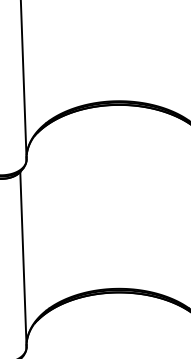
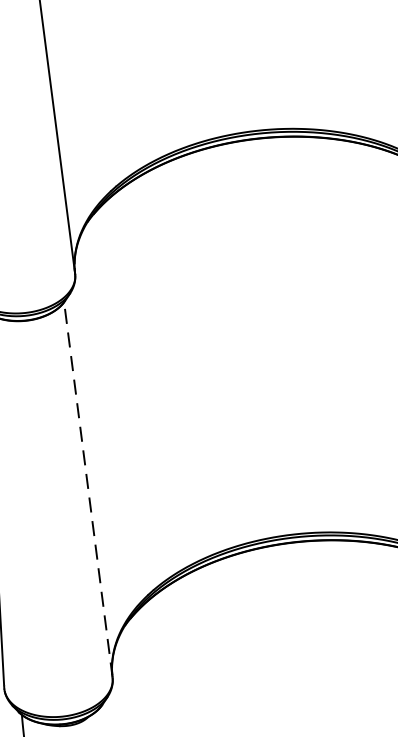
line: (23, 259) -> (88, 489), solid -> dashed

